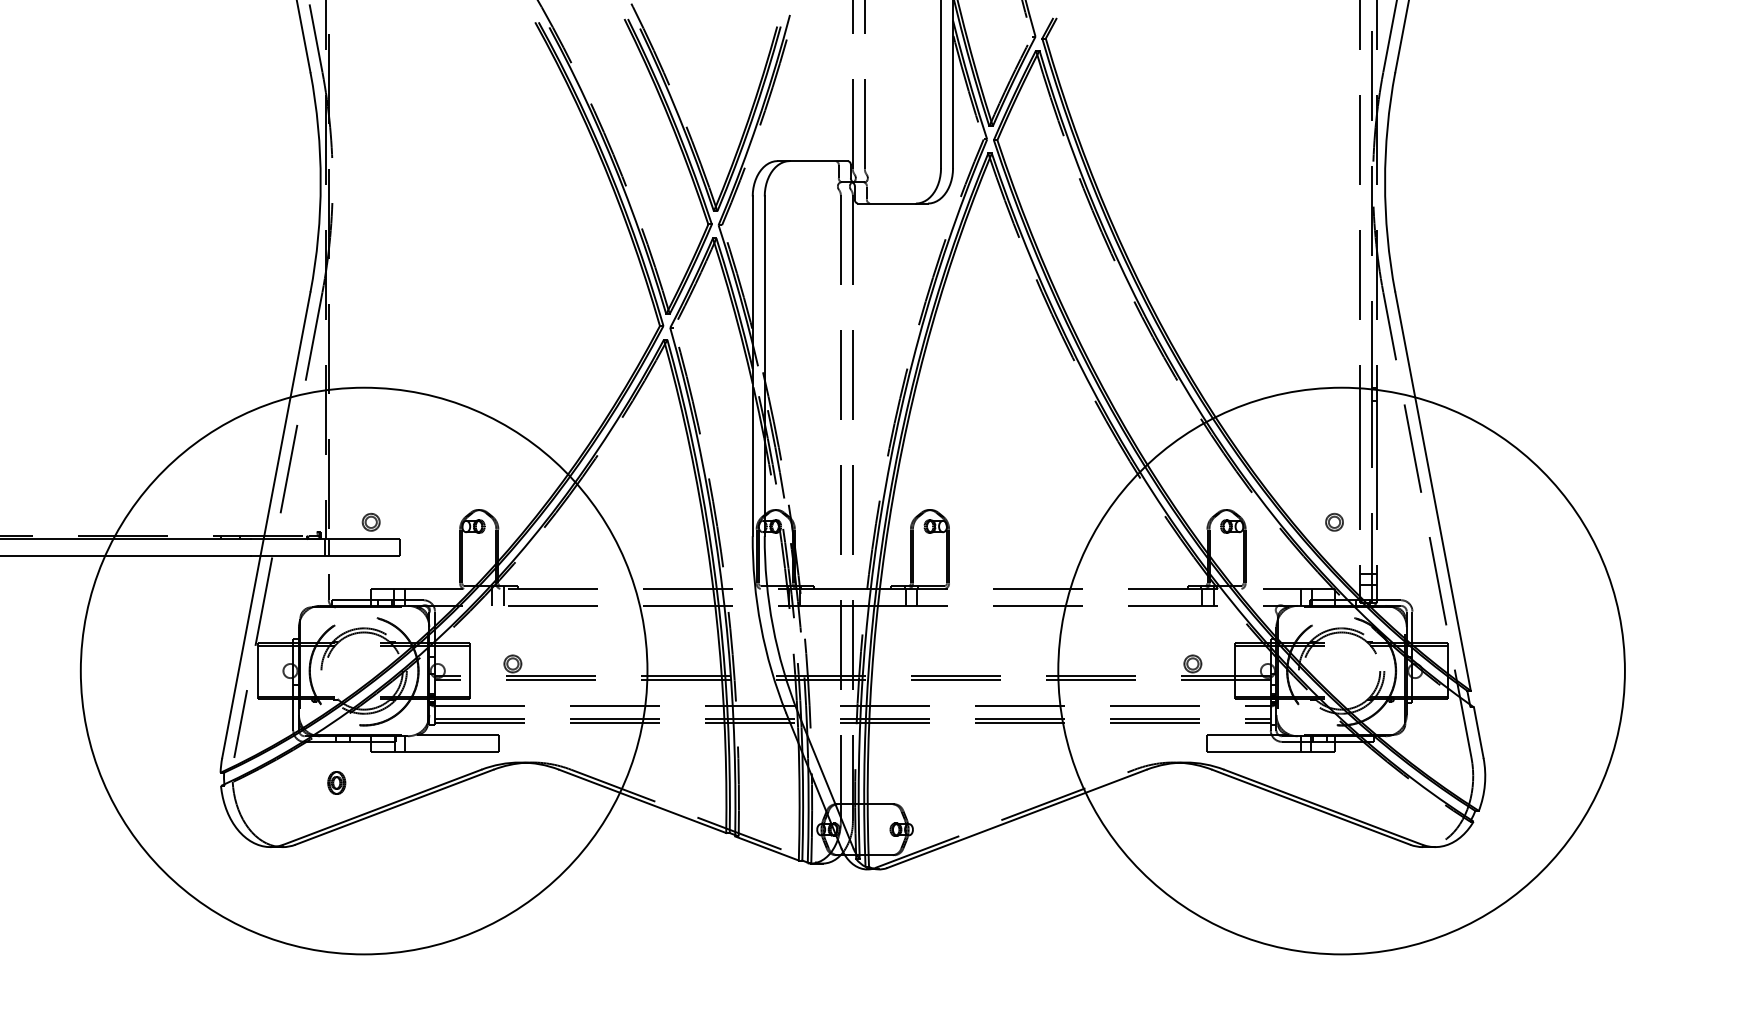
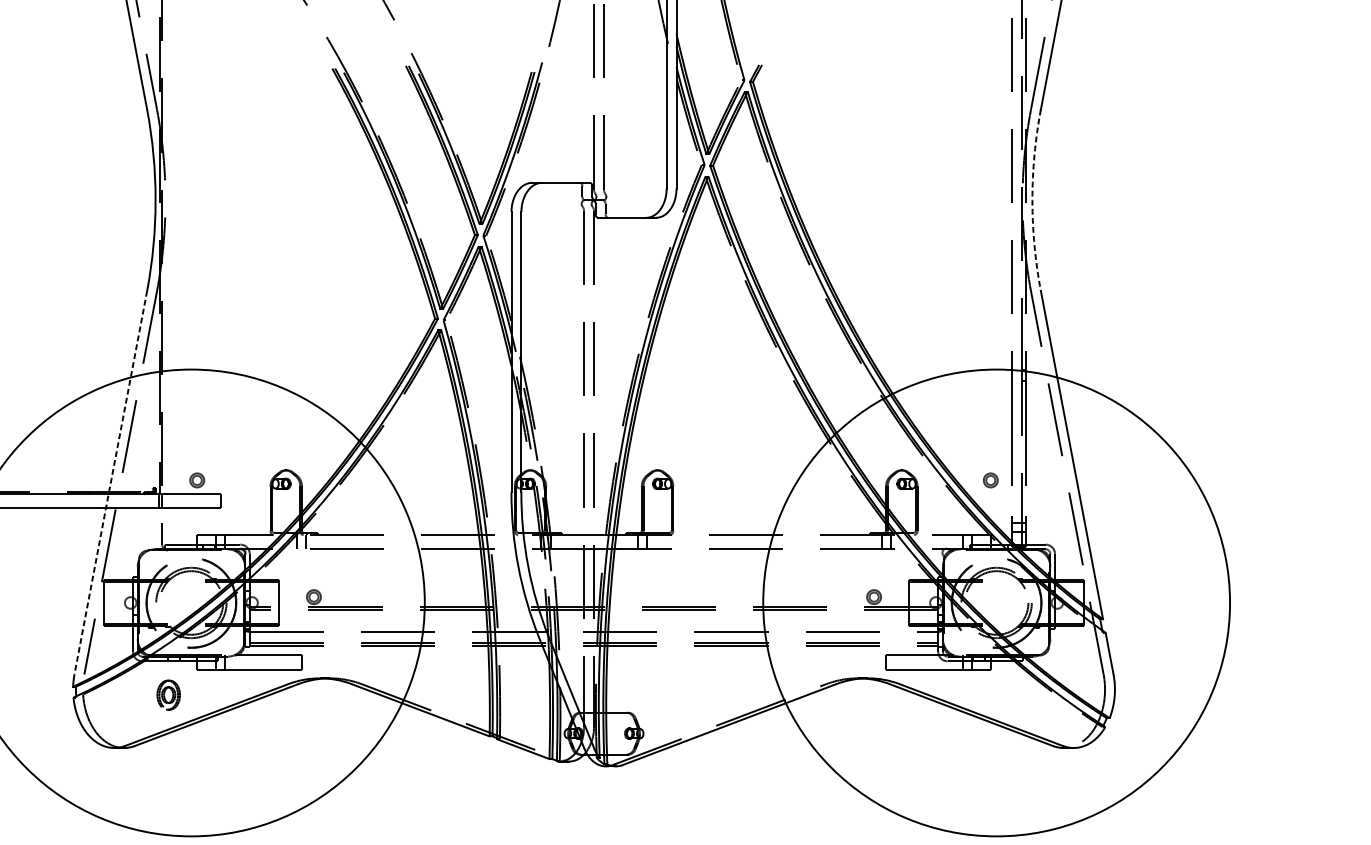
arc: (1385, 182) -> (1032, 200), solid -> dashed
line: (266, 525) -> (110, 483), solid -> dashed
part: (336, 782) -> (168, 694), size x1.6

